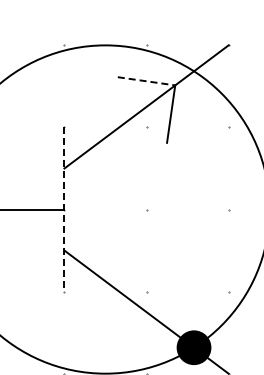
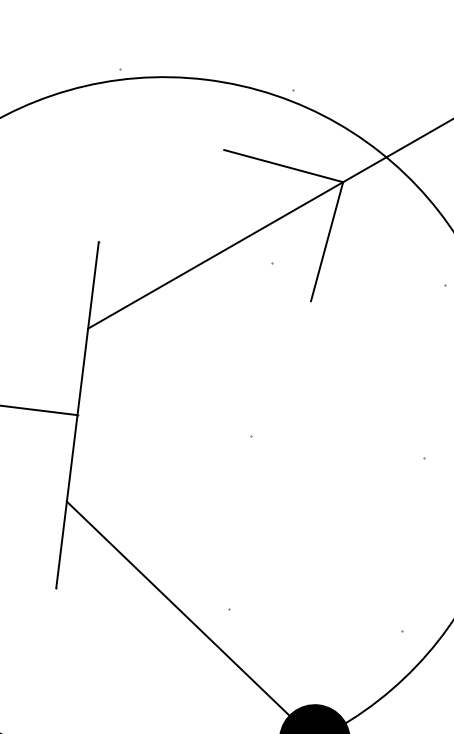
line: (147, 81) -> (285, 166), dashed -> solid
line: (64, 210) -> (77, 417), dashed -> solid

